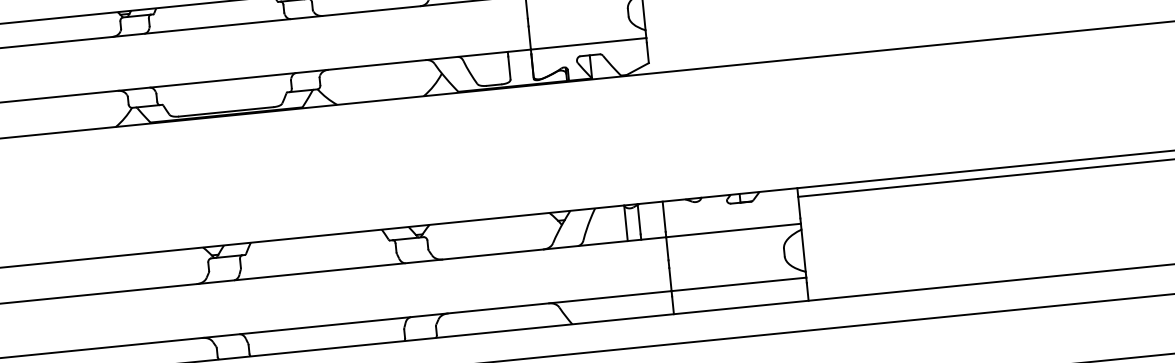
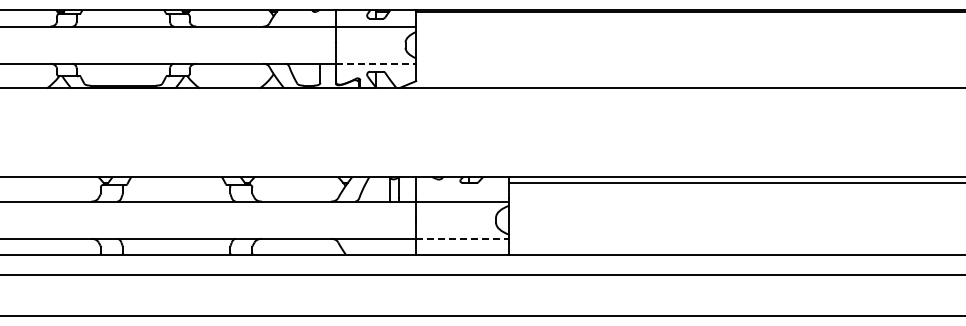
line: (588, 43) -> (376, 63), solid -> dashed
line: (738, 283) -> (462, 238), solid -> dashed

